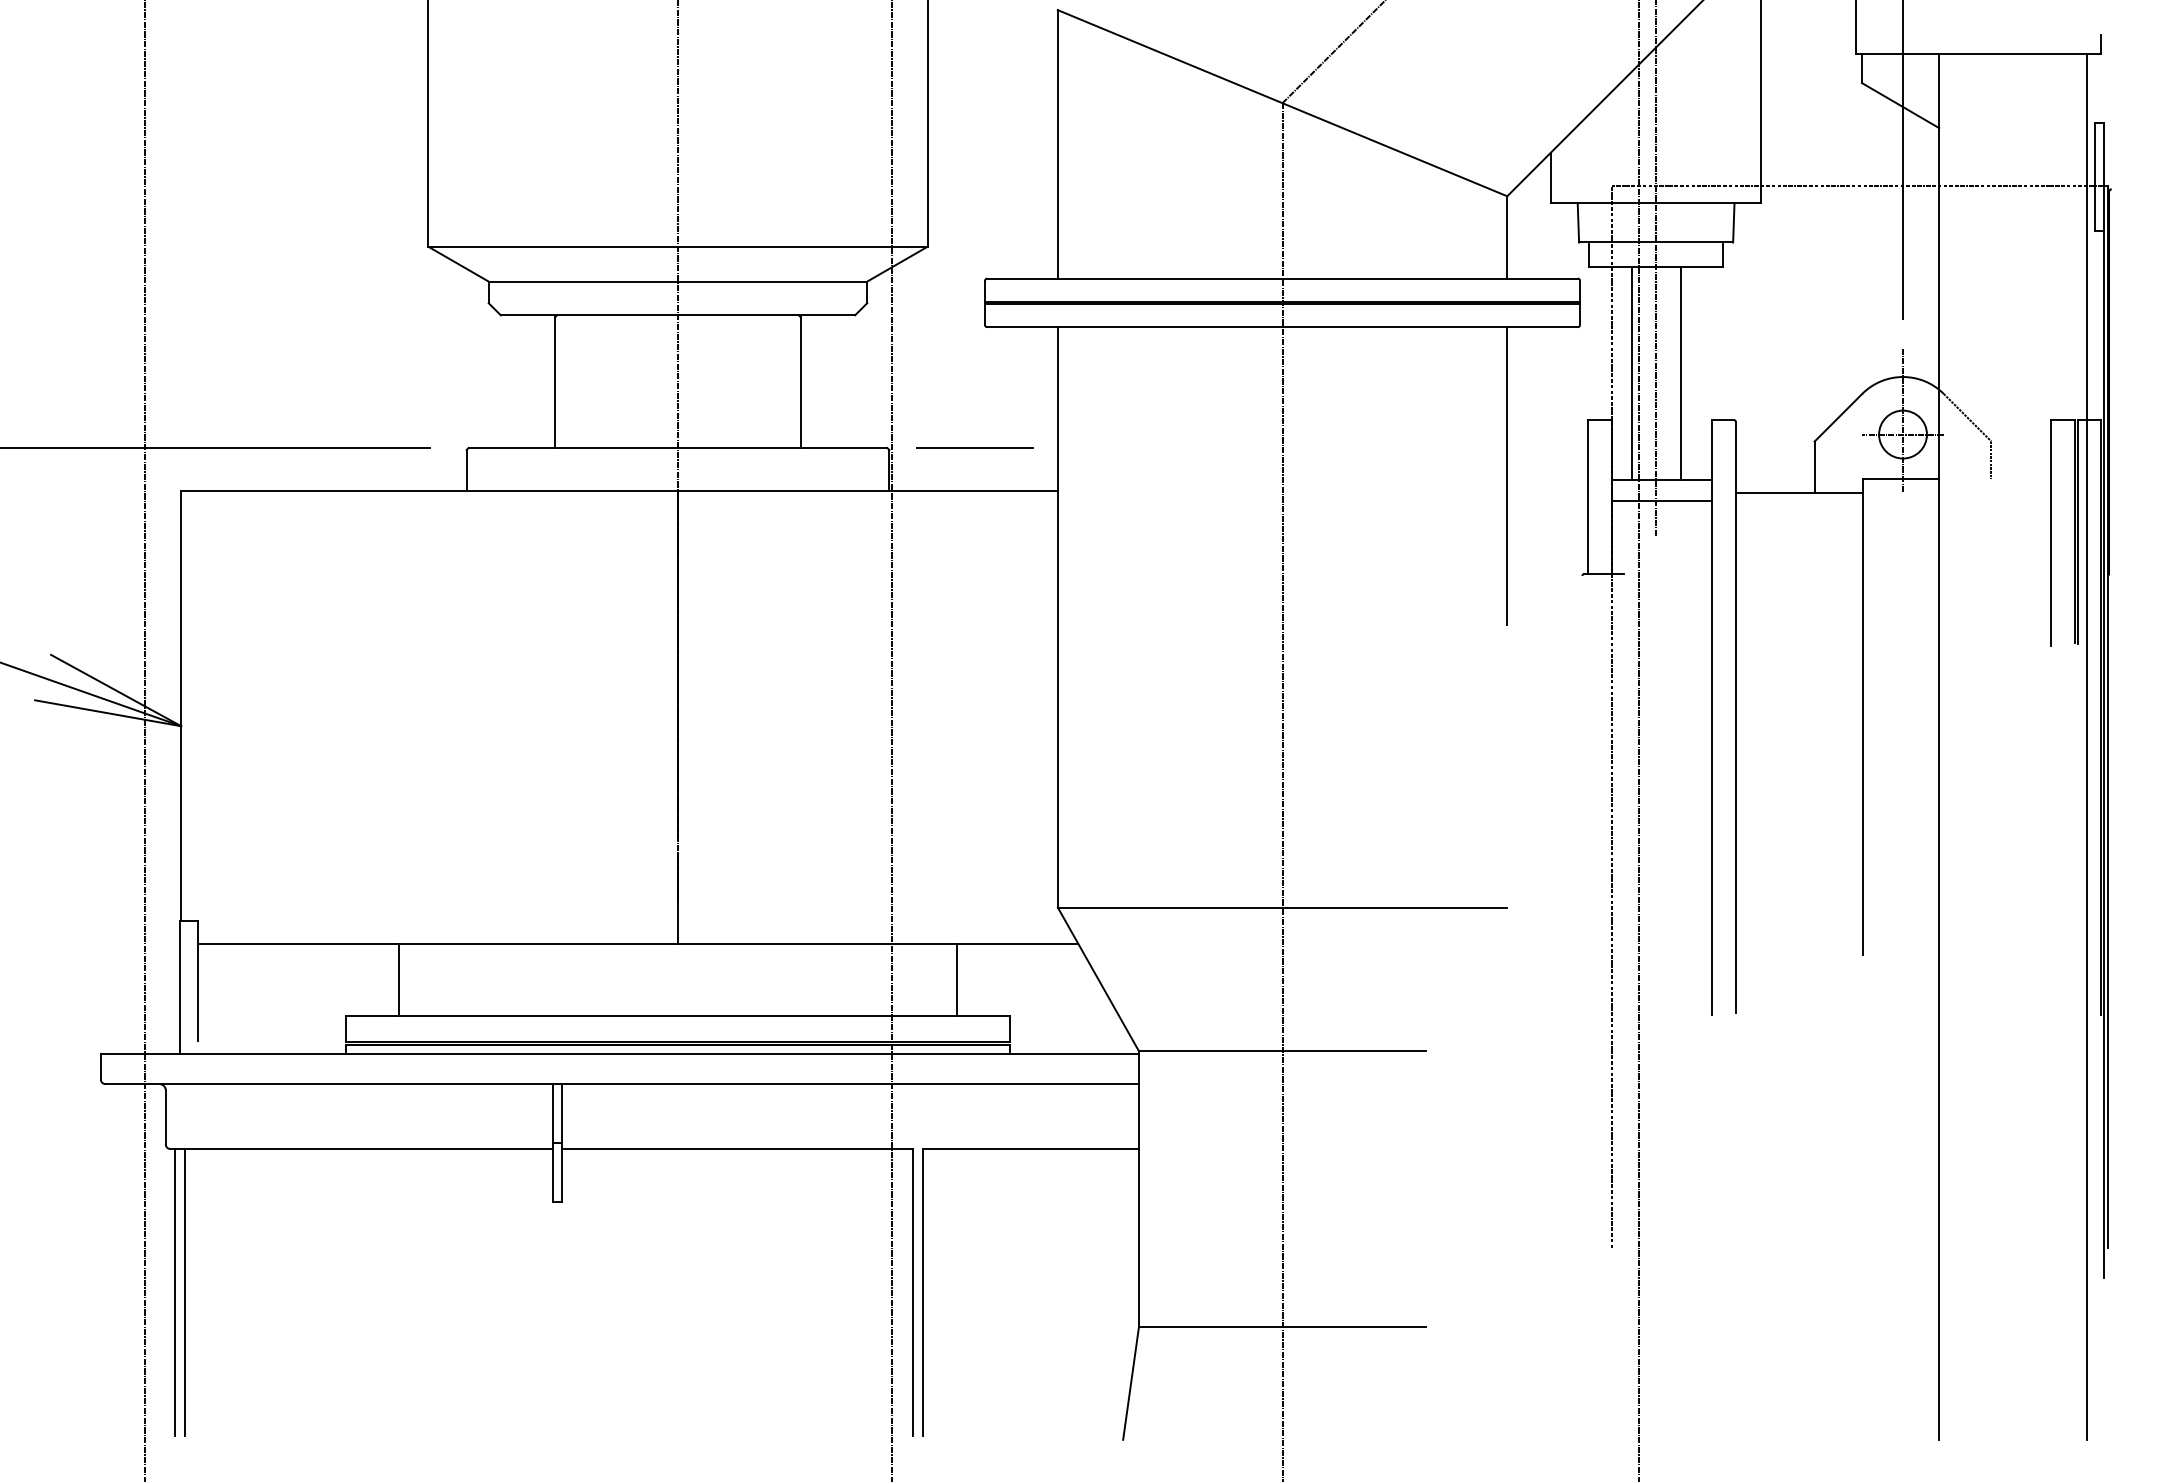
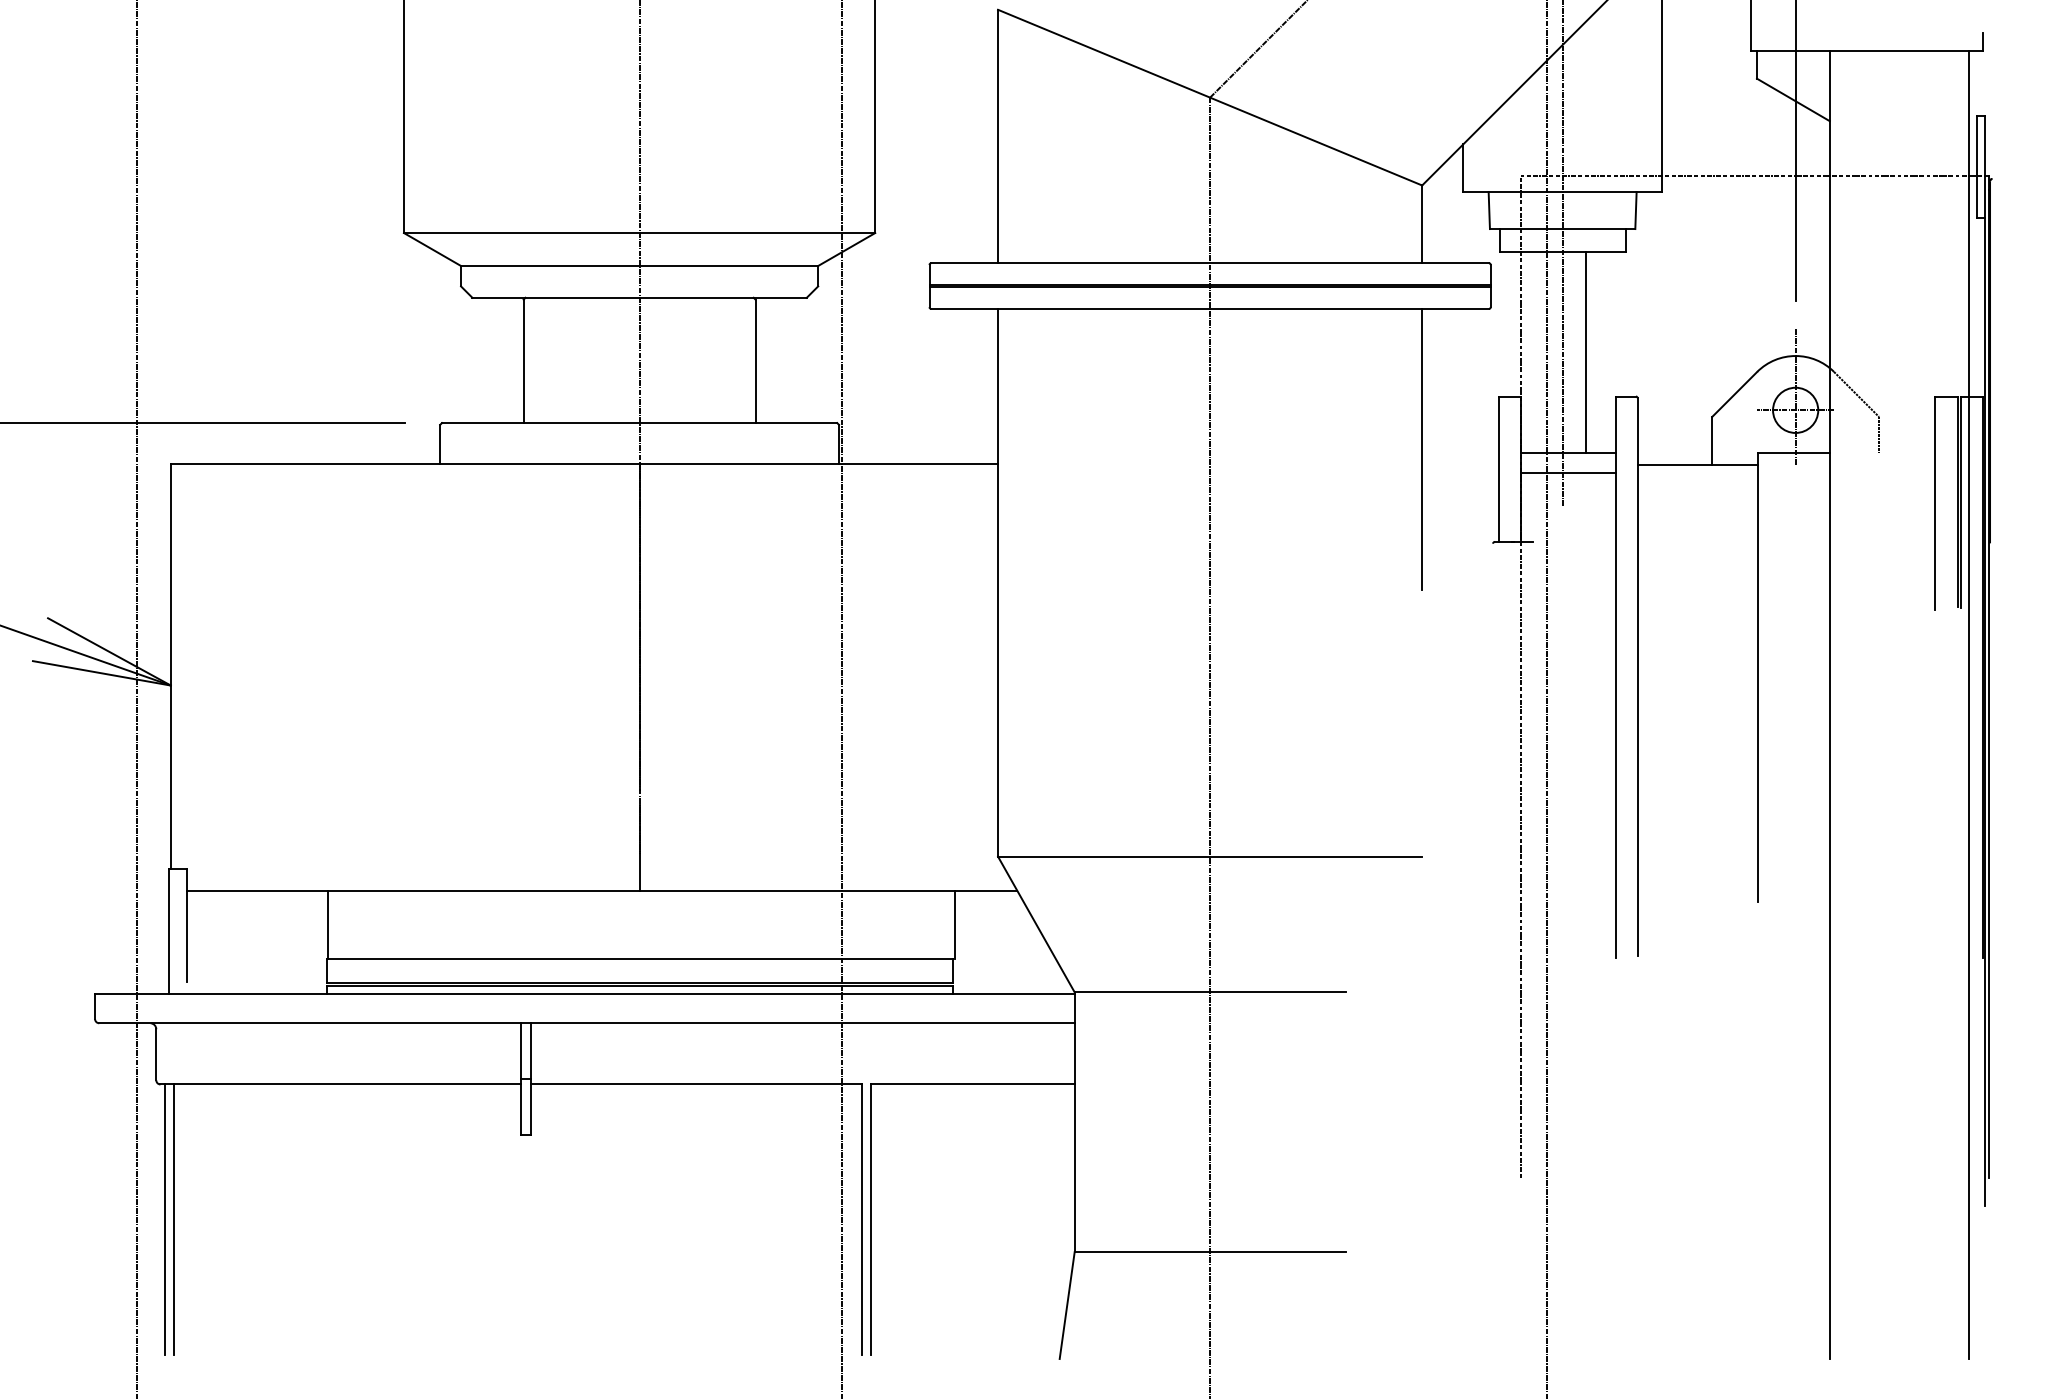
line: (1631, 373) -> (1539, 352), removed
line: (974, 447) -> (919, 422), removed
line: (399, 979) -> (328, 924), moved
line: (957, 979) -> (955, 924), moved

